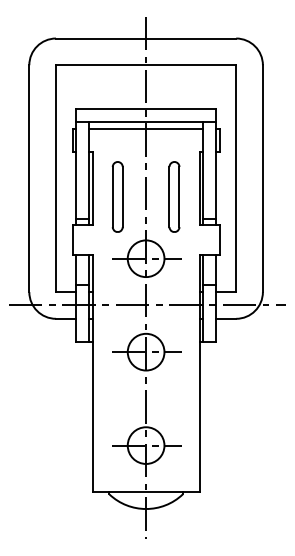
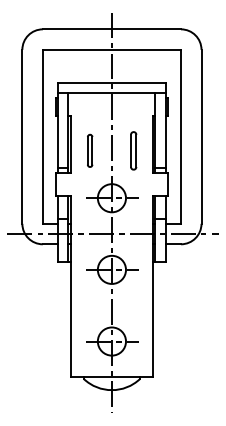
line: (145, 128) -> (111, 98), removed
part: (117, 196) -> (89, 150), size x0.6
part: (174, 196) -> (133, 150), size x0.7

